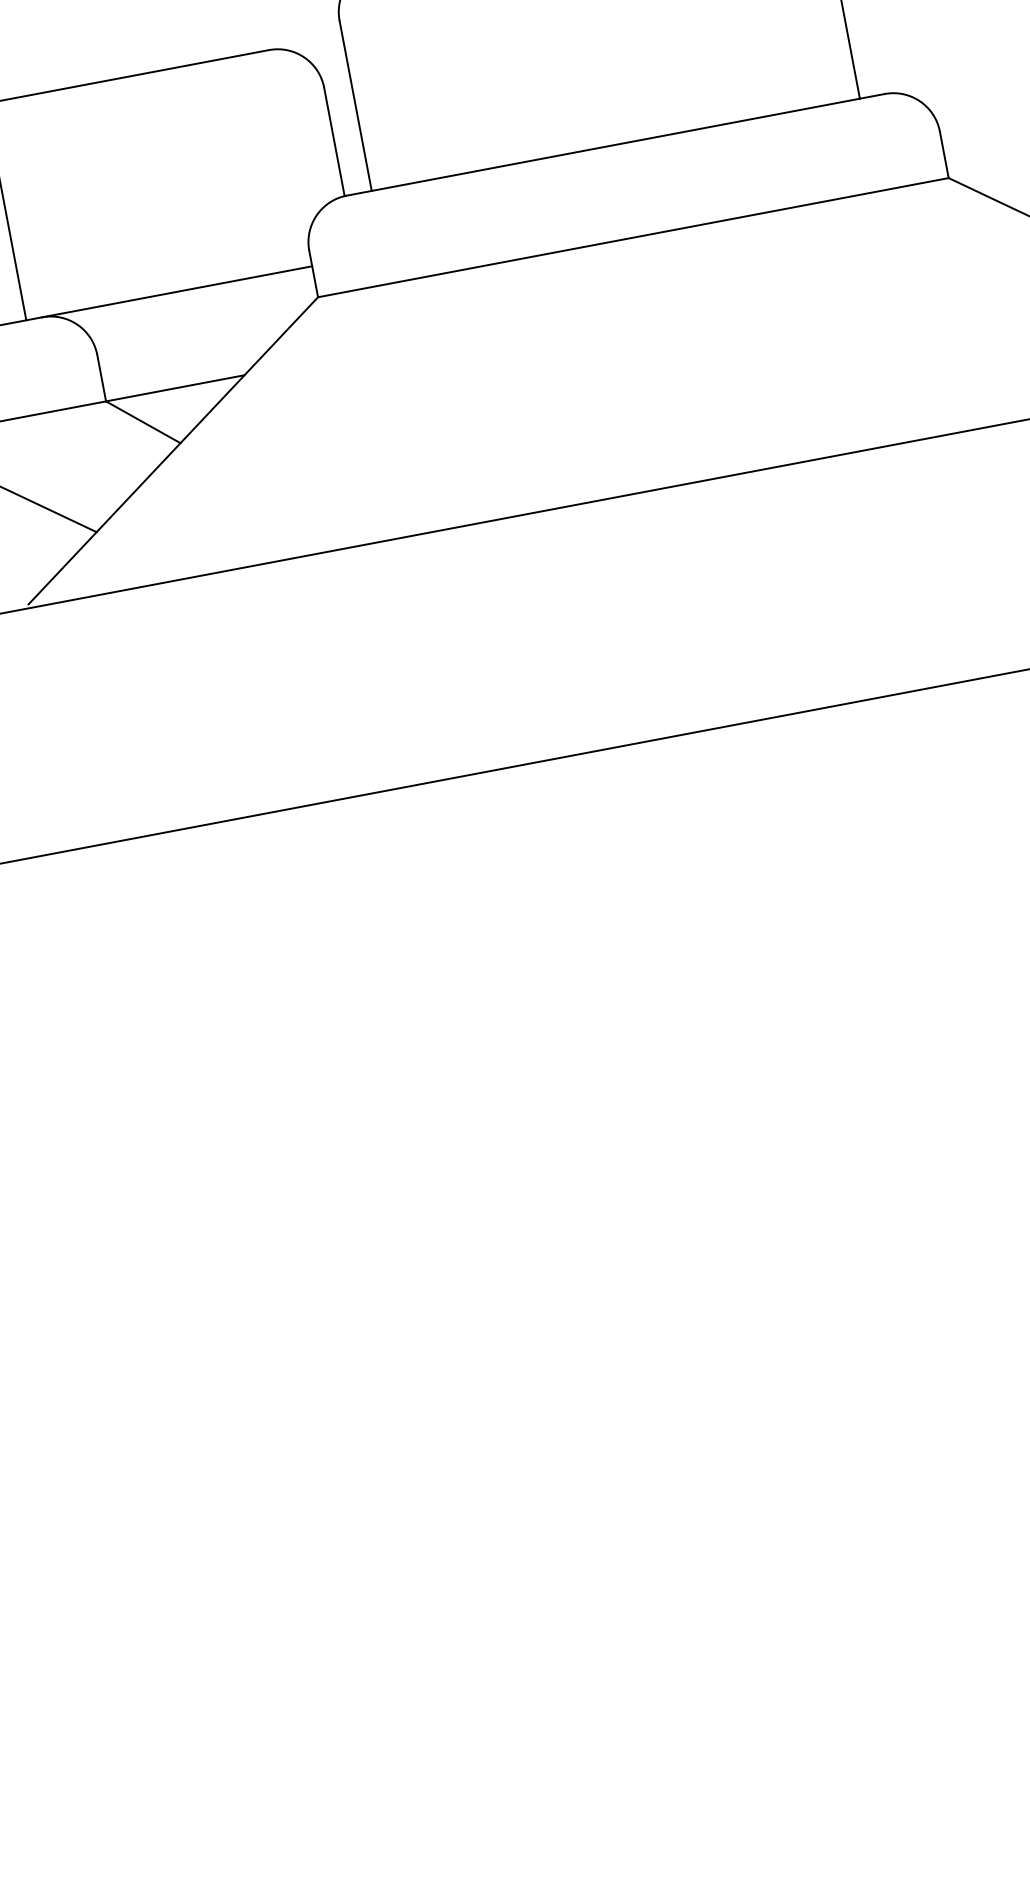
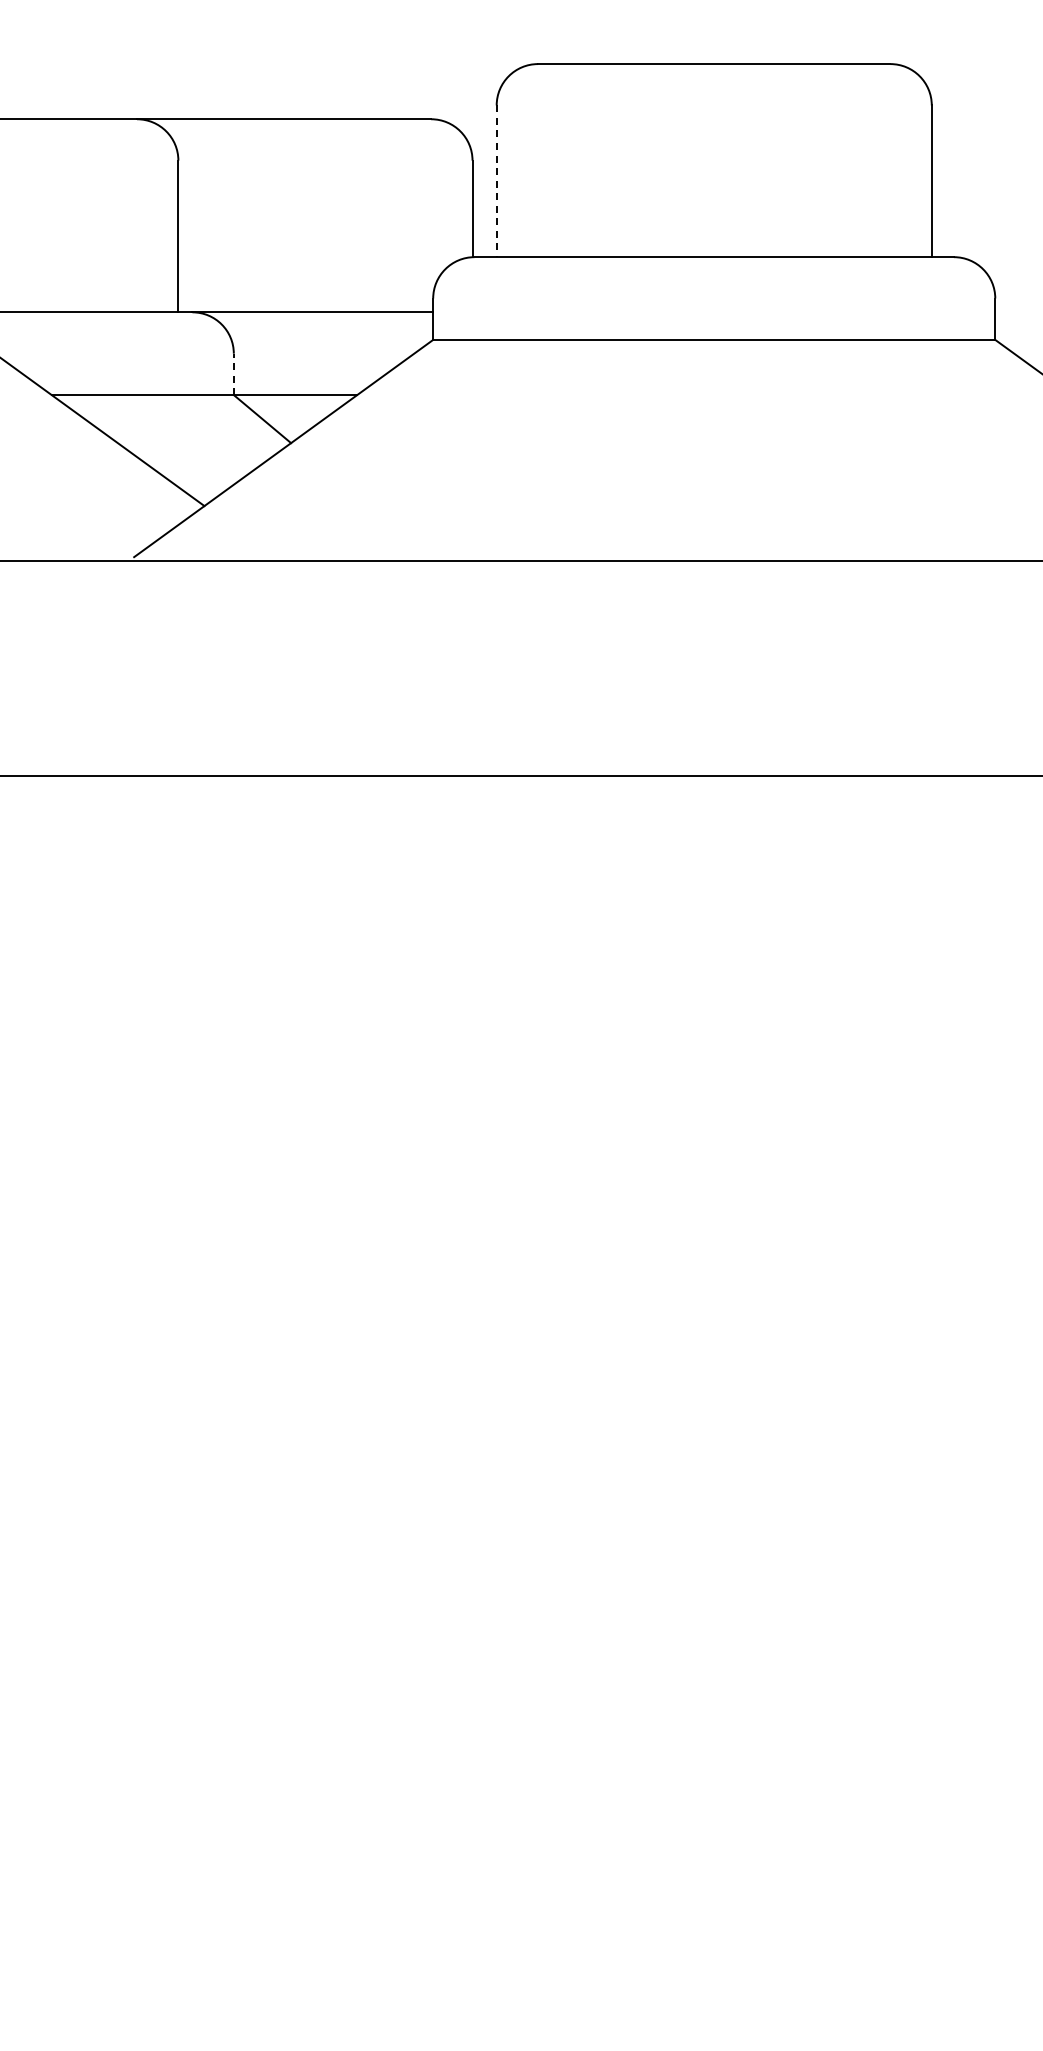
line: (355, 106) -> (496, 181), solid -> dashed
line: (101, 378) -> (233, 374), solid -> dashed

